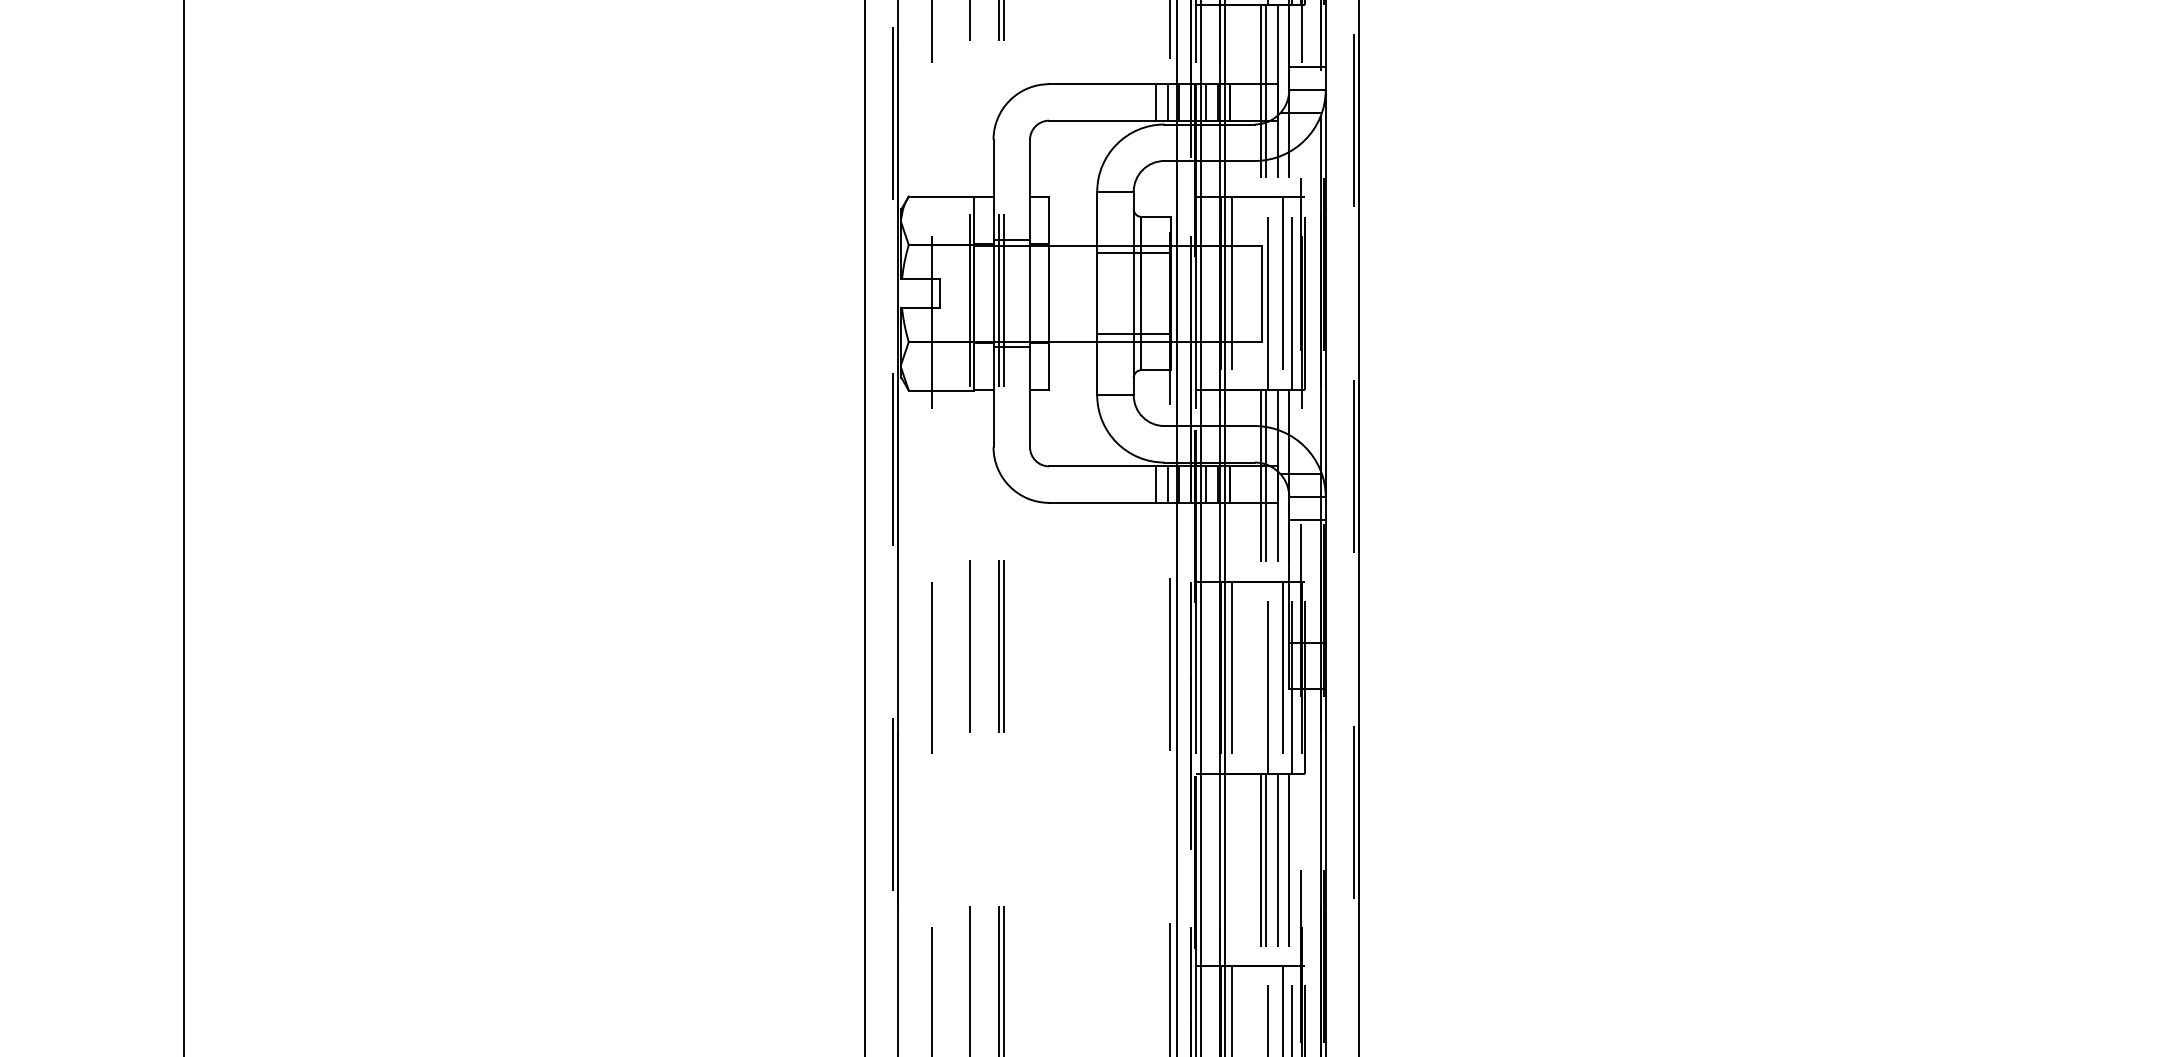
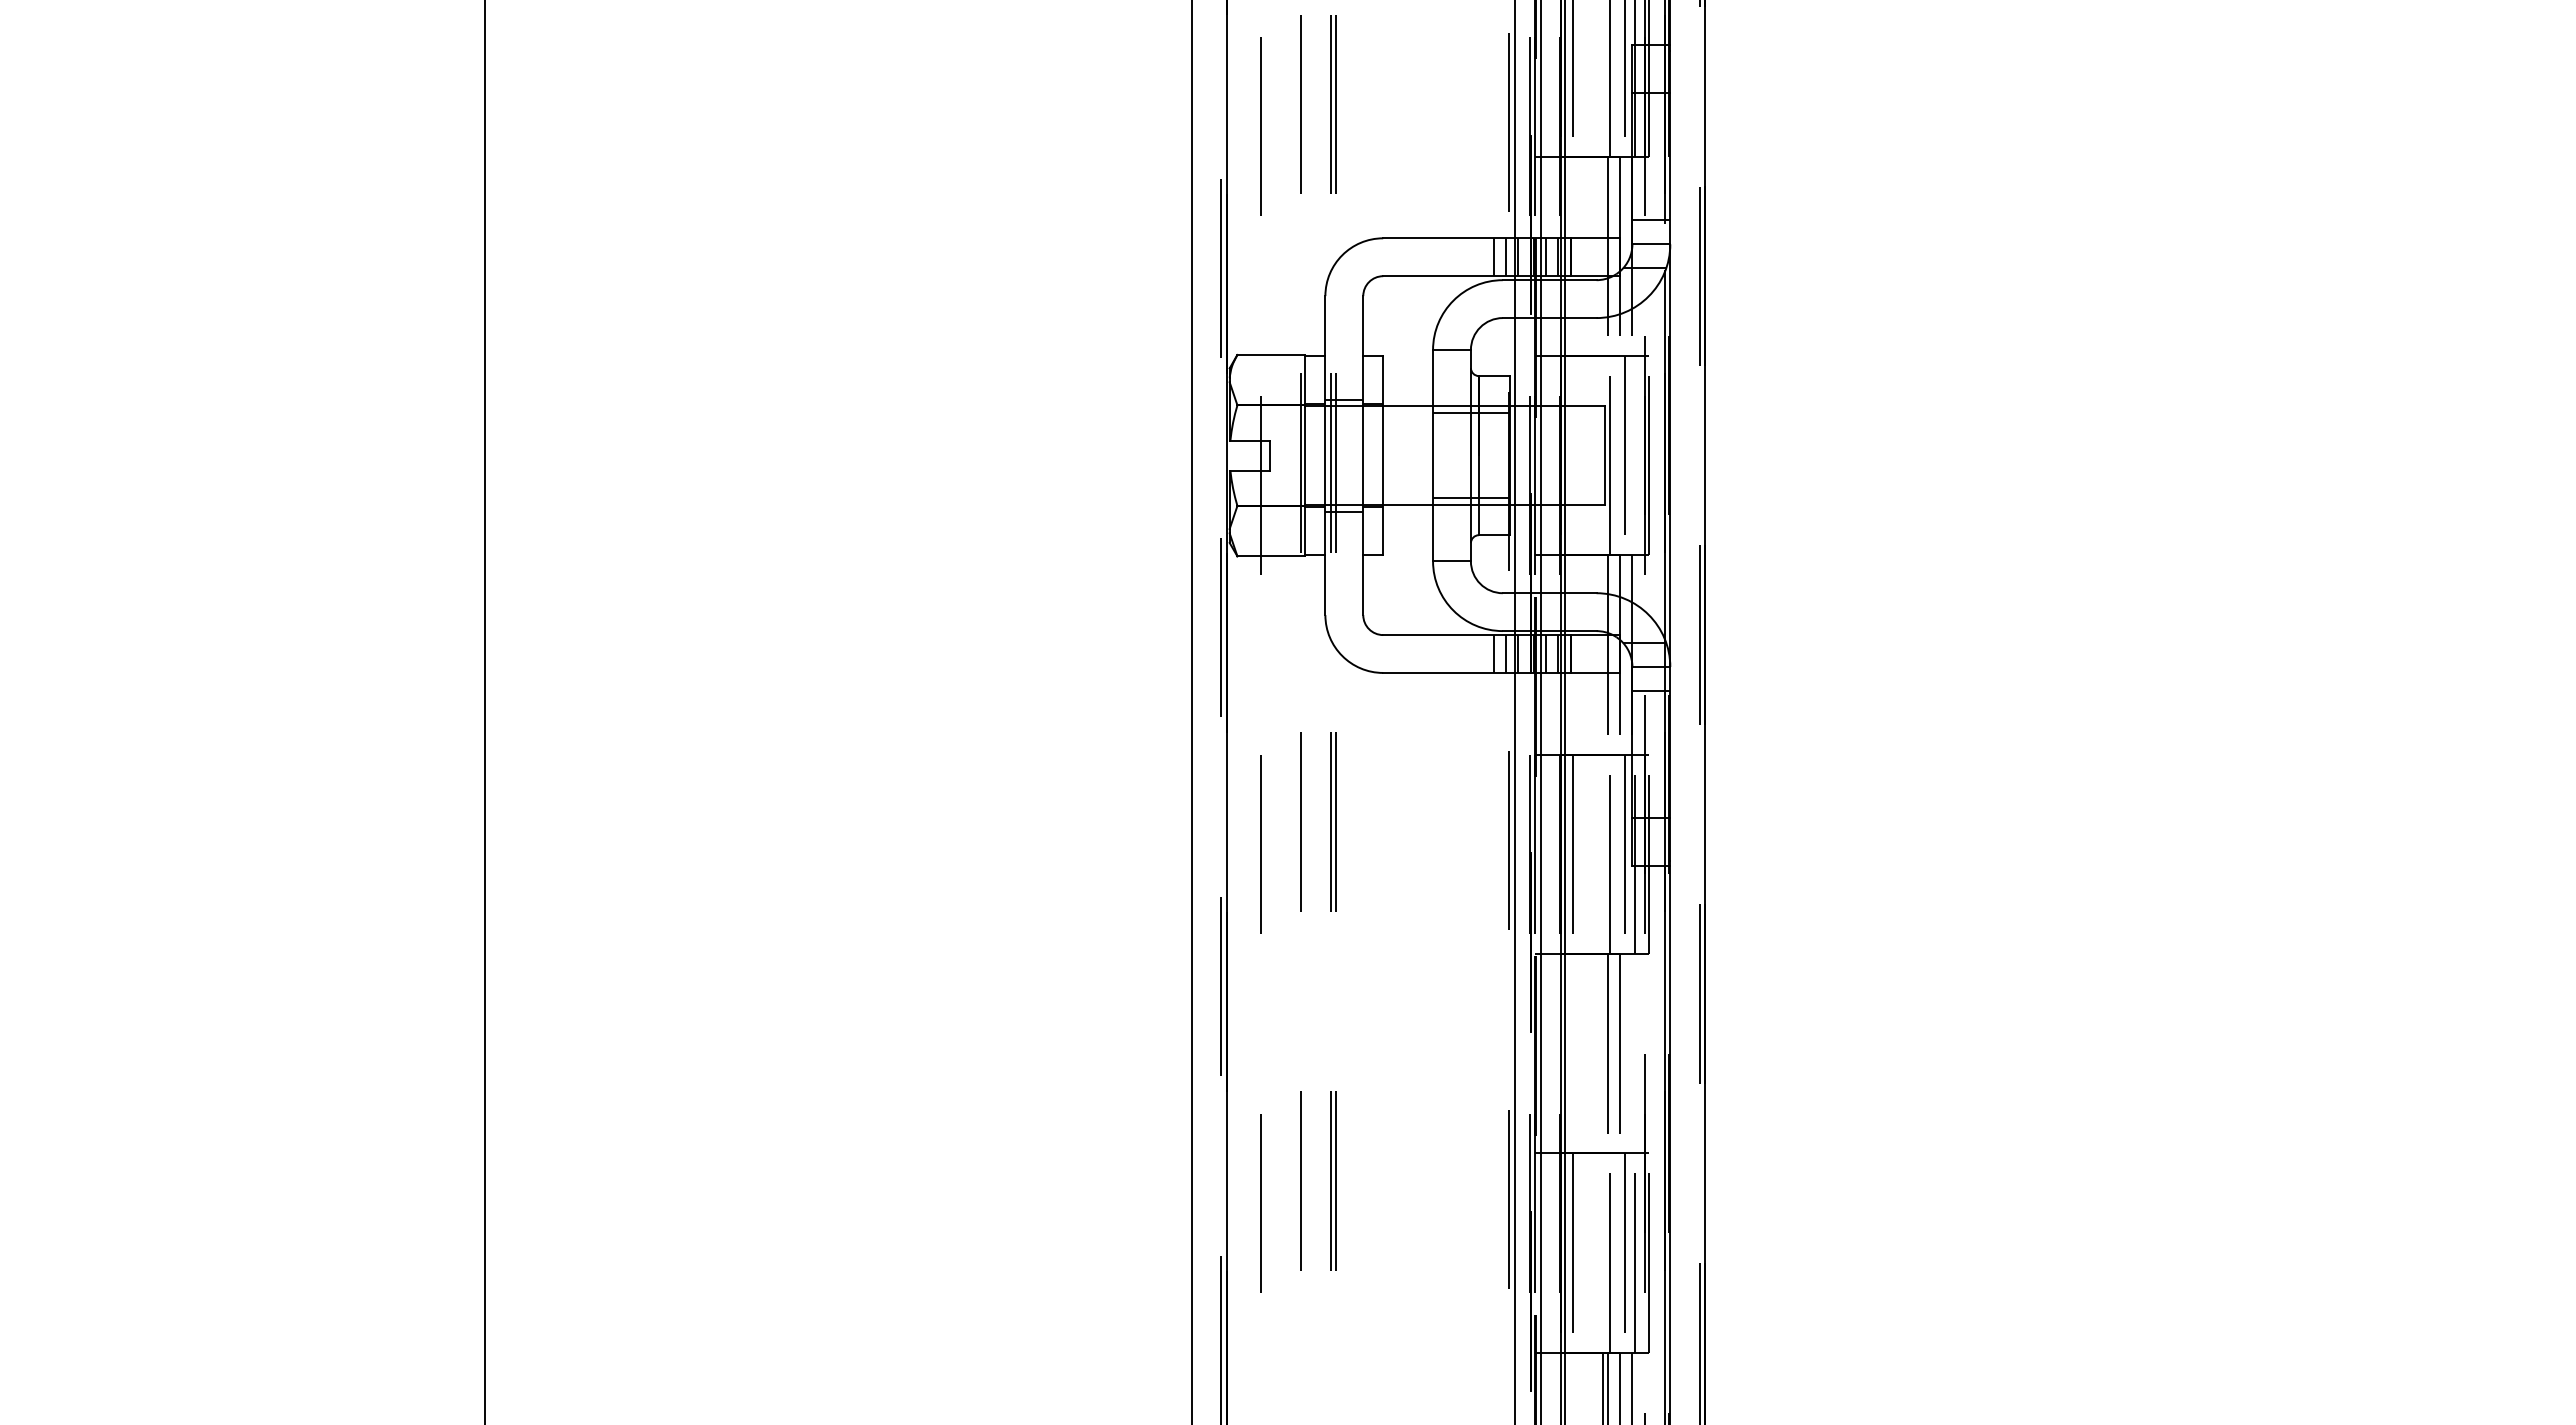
line: (1260, 100) -> (1602, 255), removed
line: (1232, 293) -> (1573, 455), removed
line: (1291, 293) -> (1634, 455), removed
line: (1260, 485) -> (1602, 654), removed
line: (1260, 869) -> (1602, 1053), removed
line: (1288, 869) -> (1631, 1053), removed

